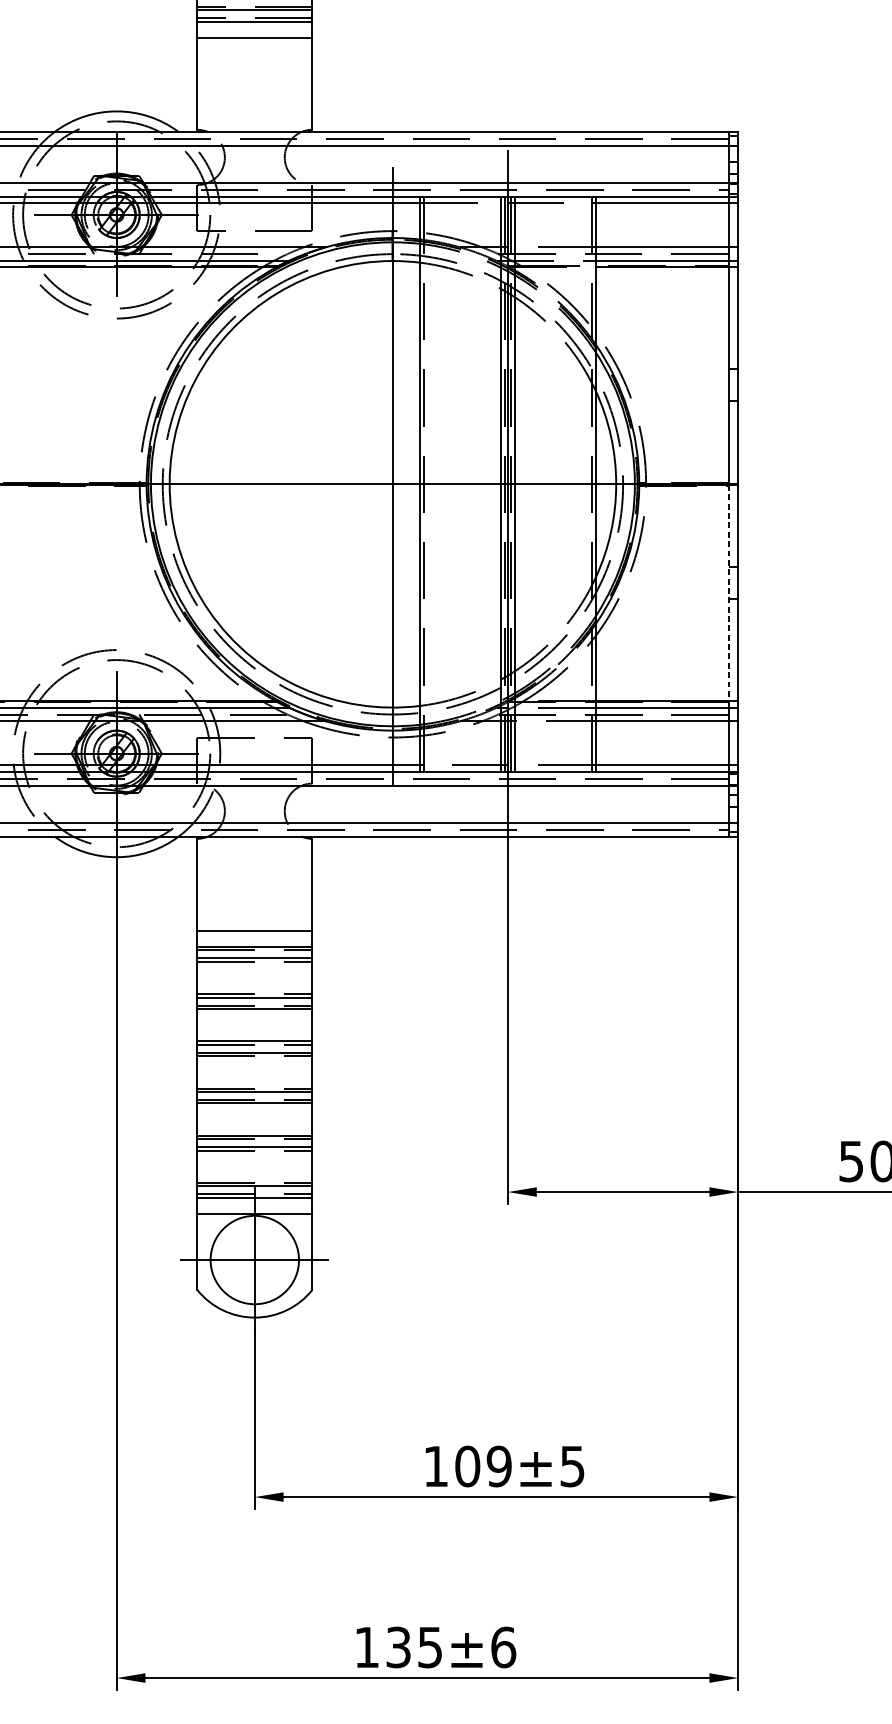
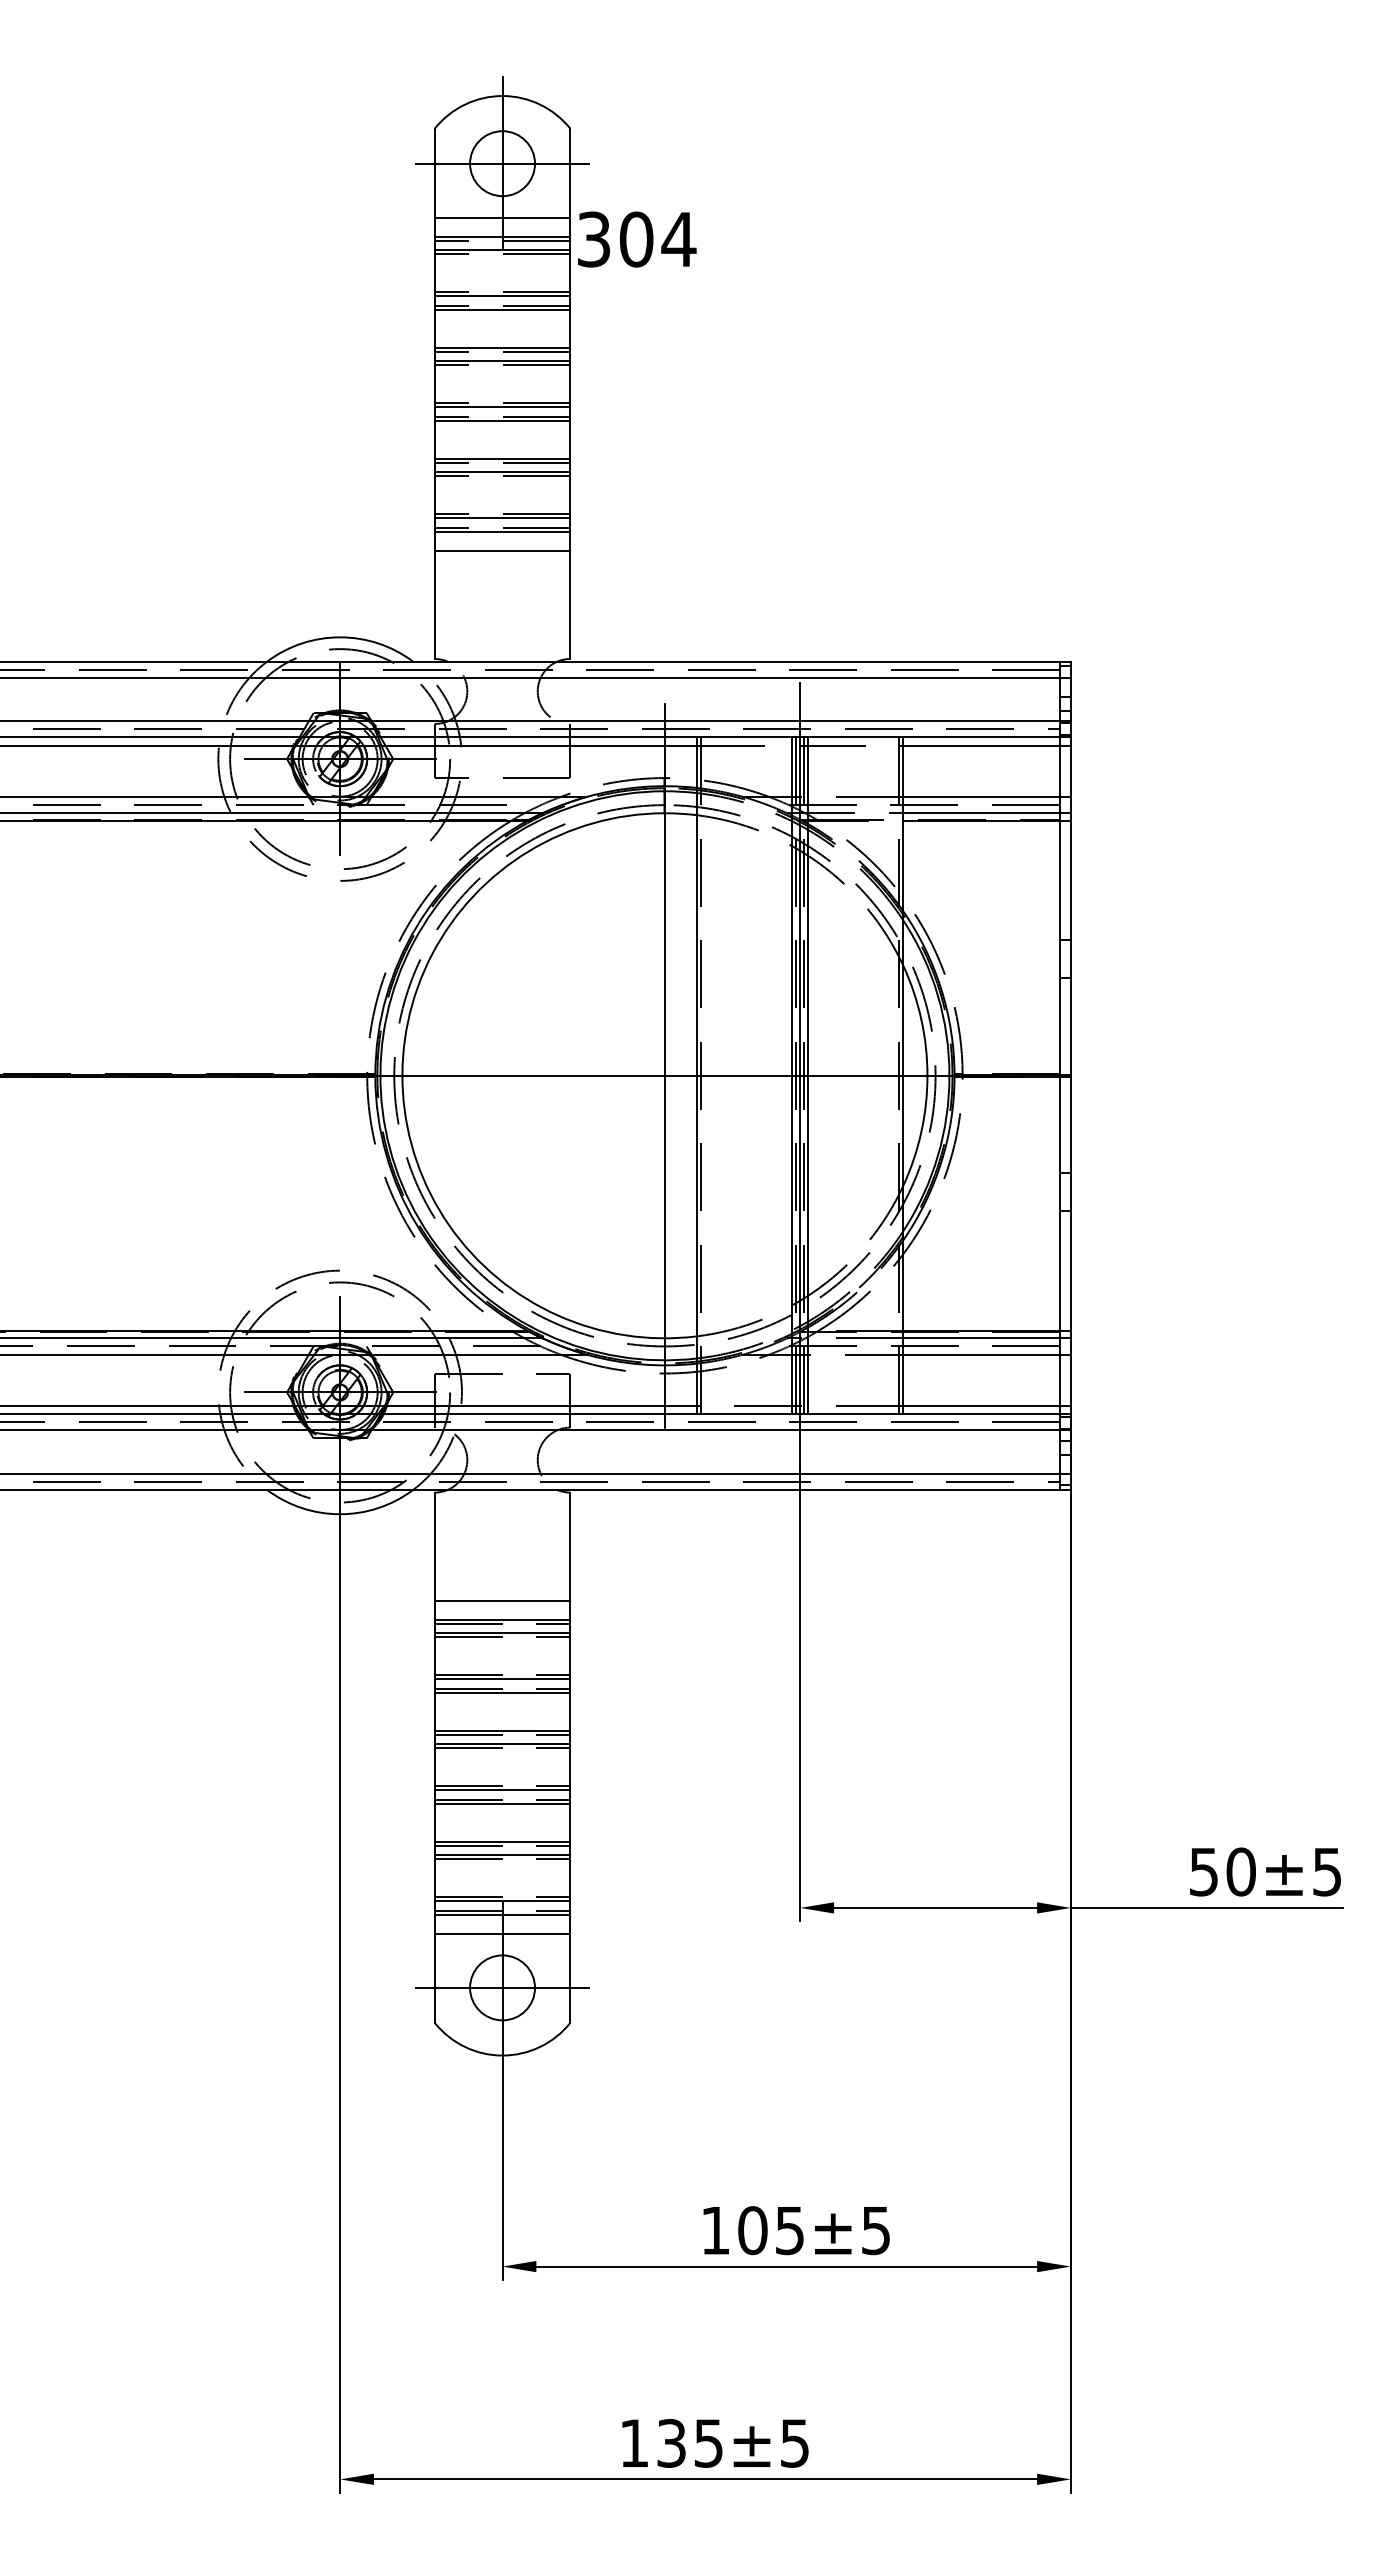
line: (729, 593) -> (1060, 1204), dashed -> solid
circle: (254, 1259) -> (502, 1987), size x0.62
text: (498, 1466) -> (789, 2230), 109 -> 105
text: (503, 1646) -> (794, 2442), ±6 -> ±5

